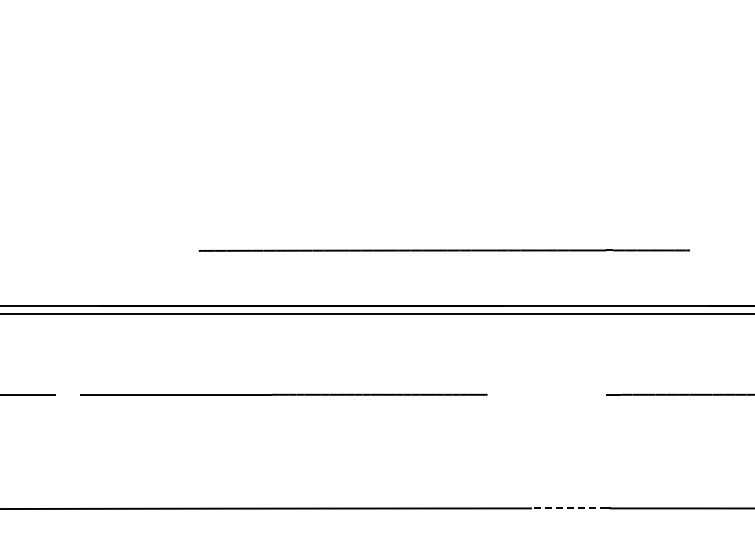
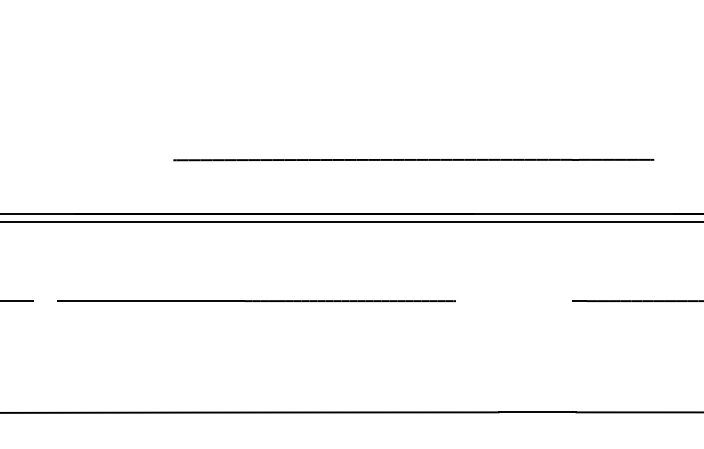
line: (568, 508) -> (535, 412), dashed -> solid

